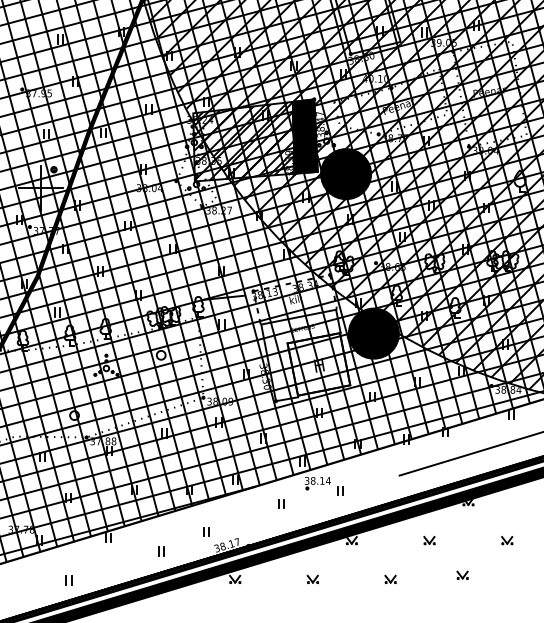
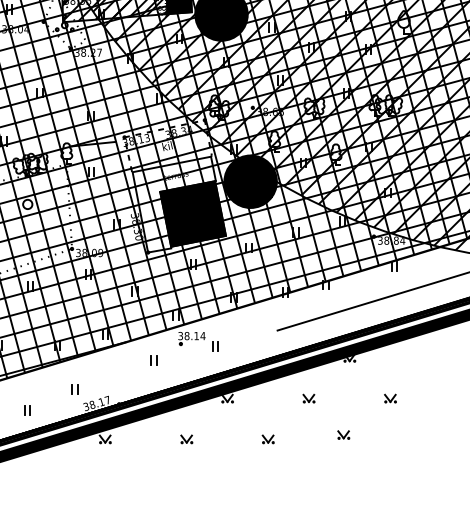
fill: (318, 364) -> (192, 214), added

